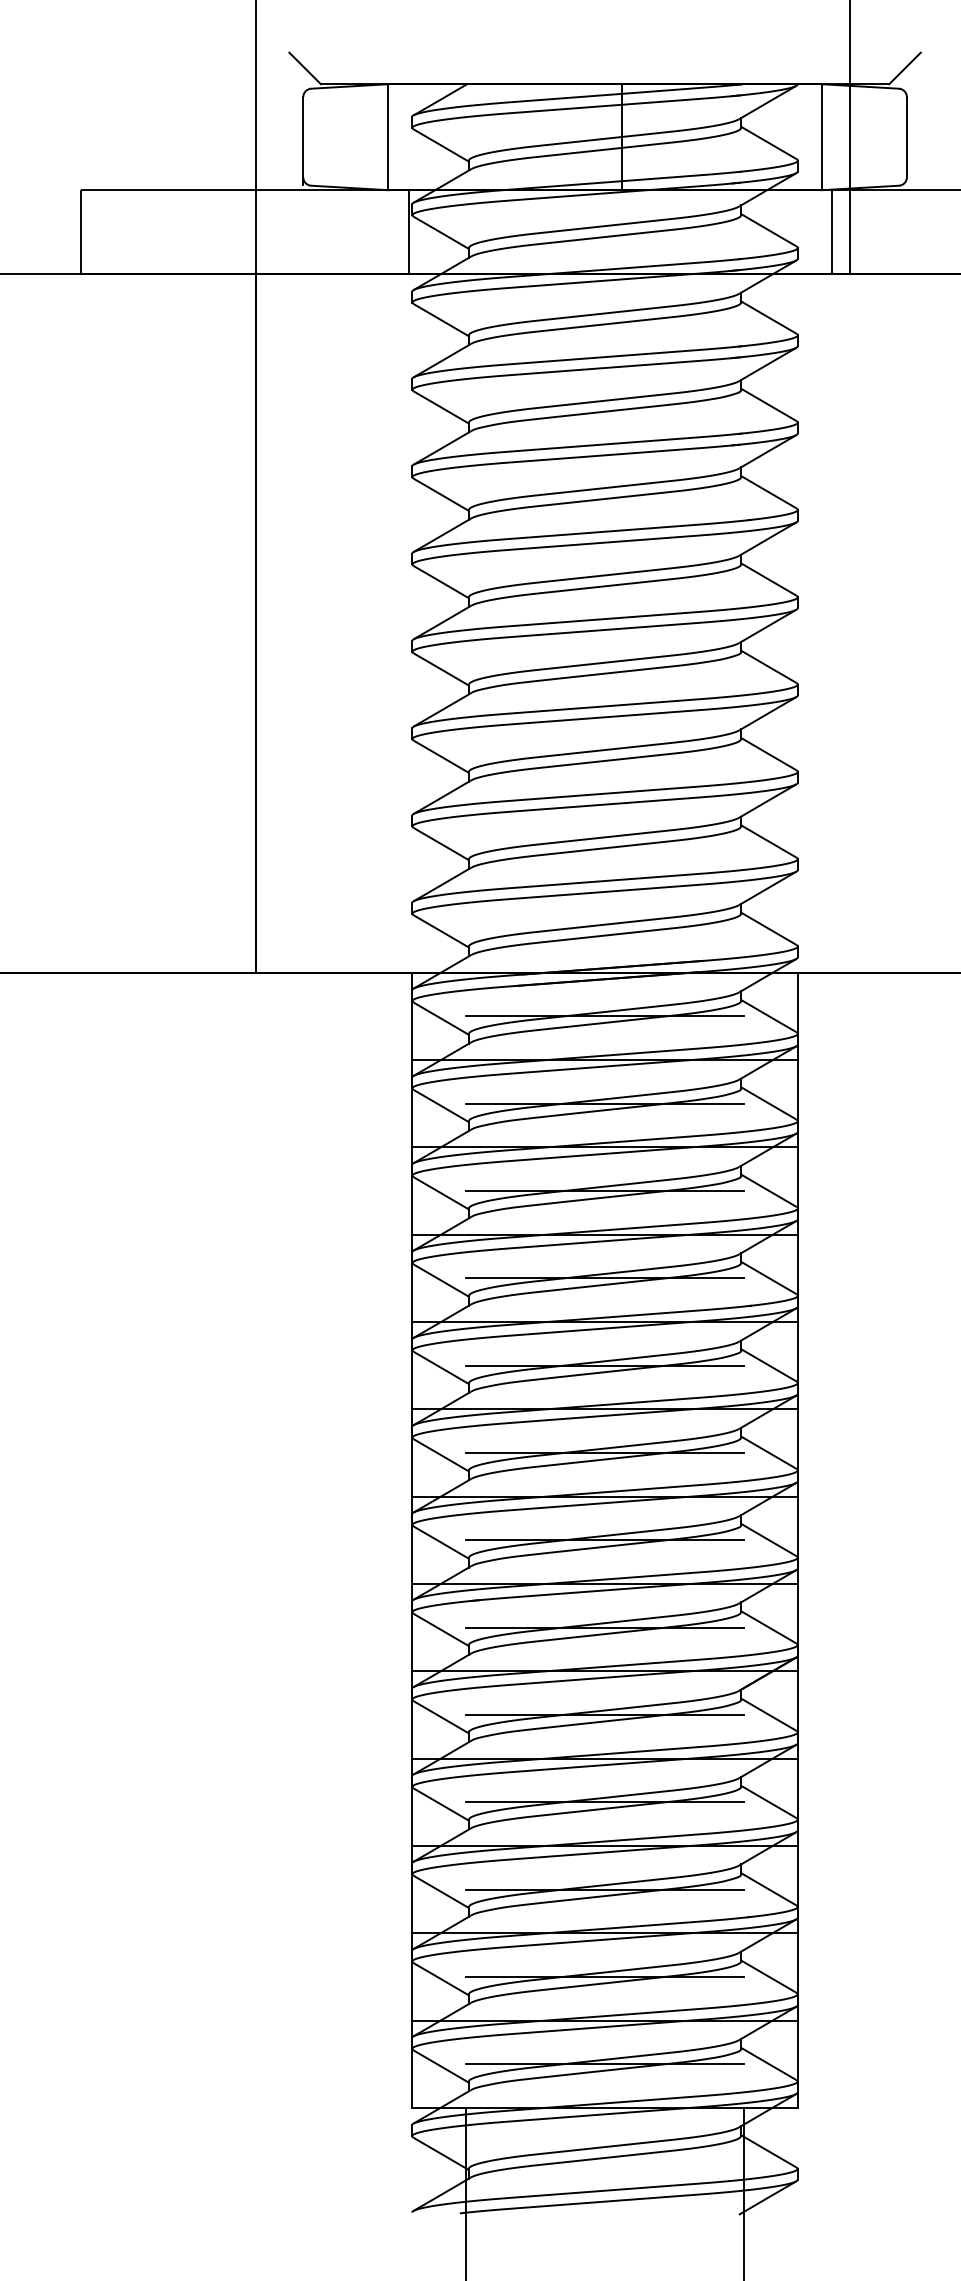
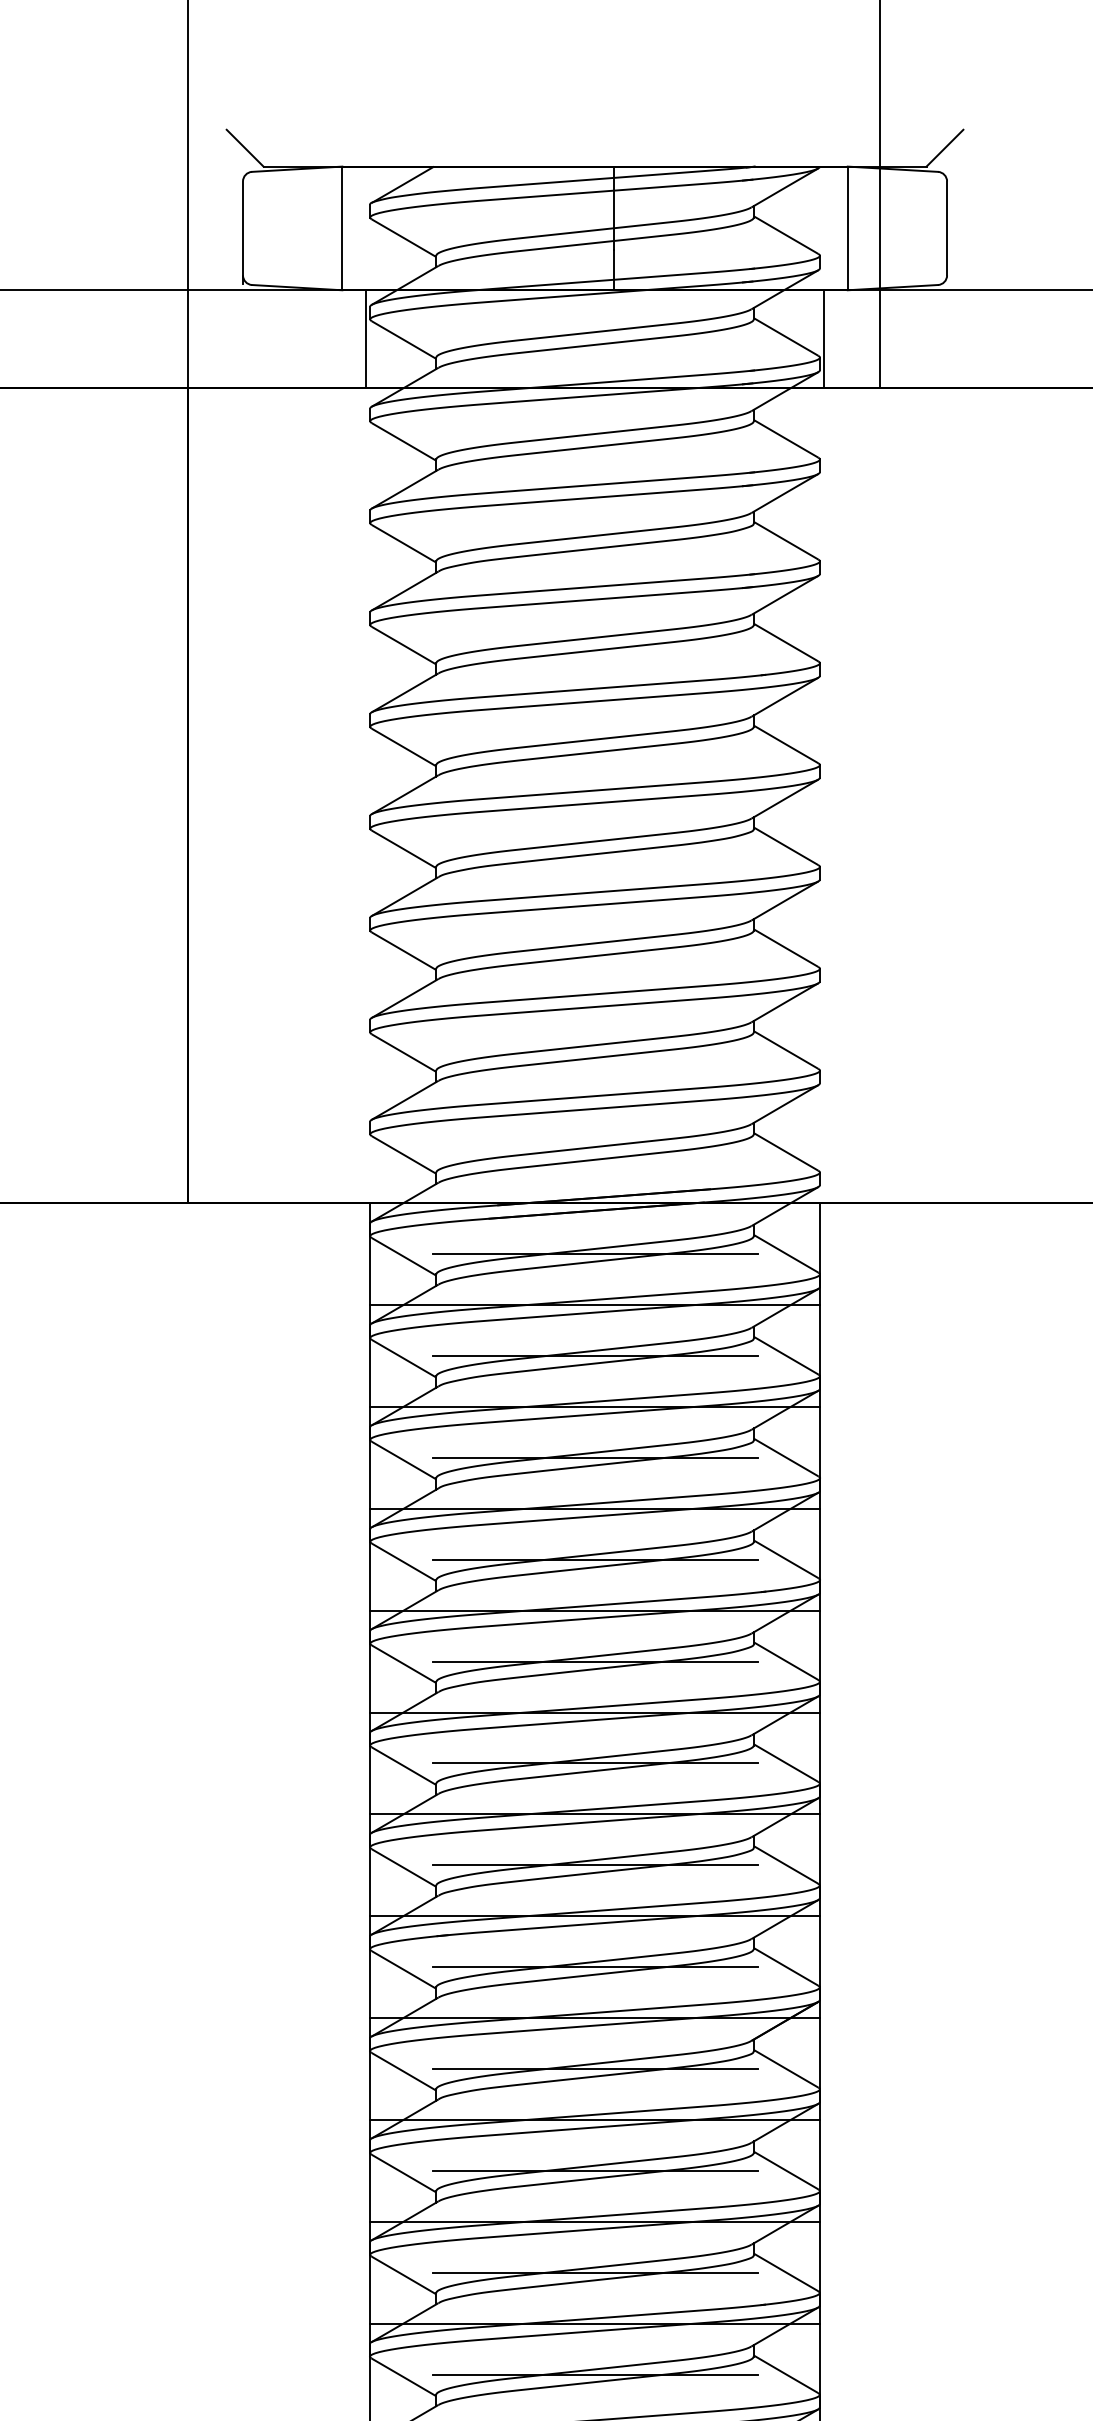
line: (831, 232) -> (824, 339), moved

